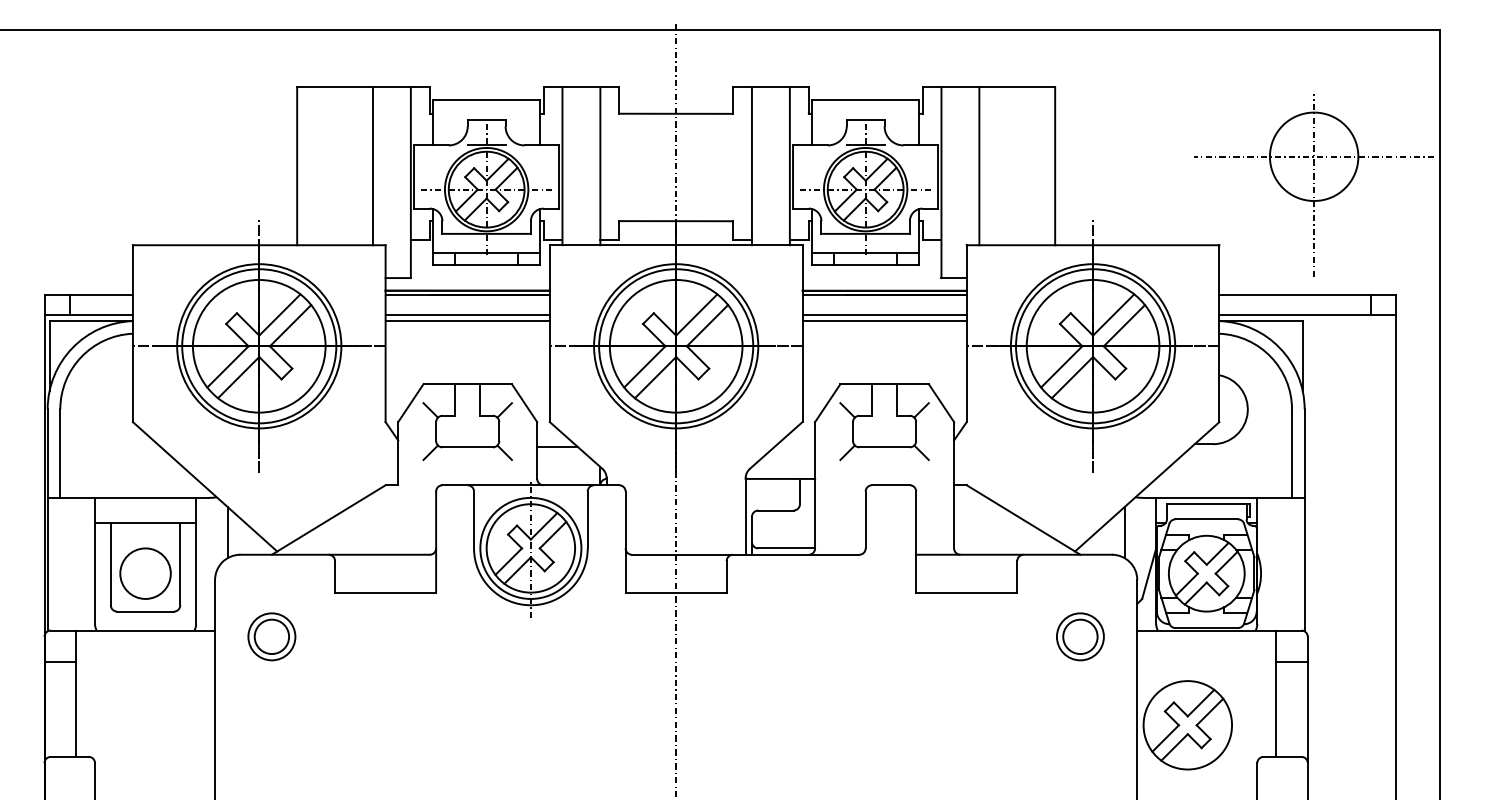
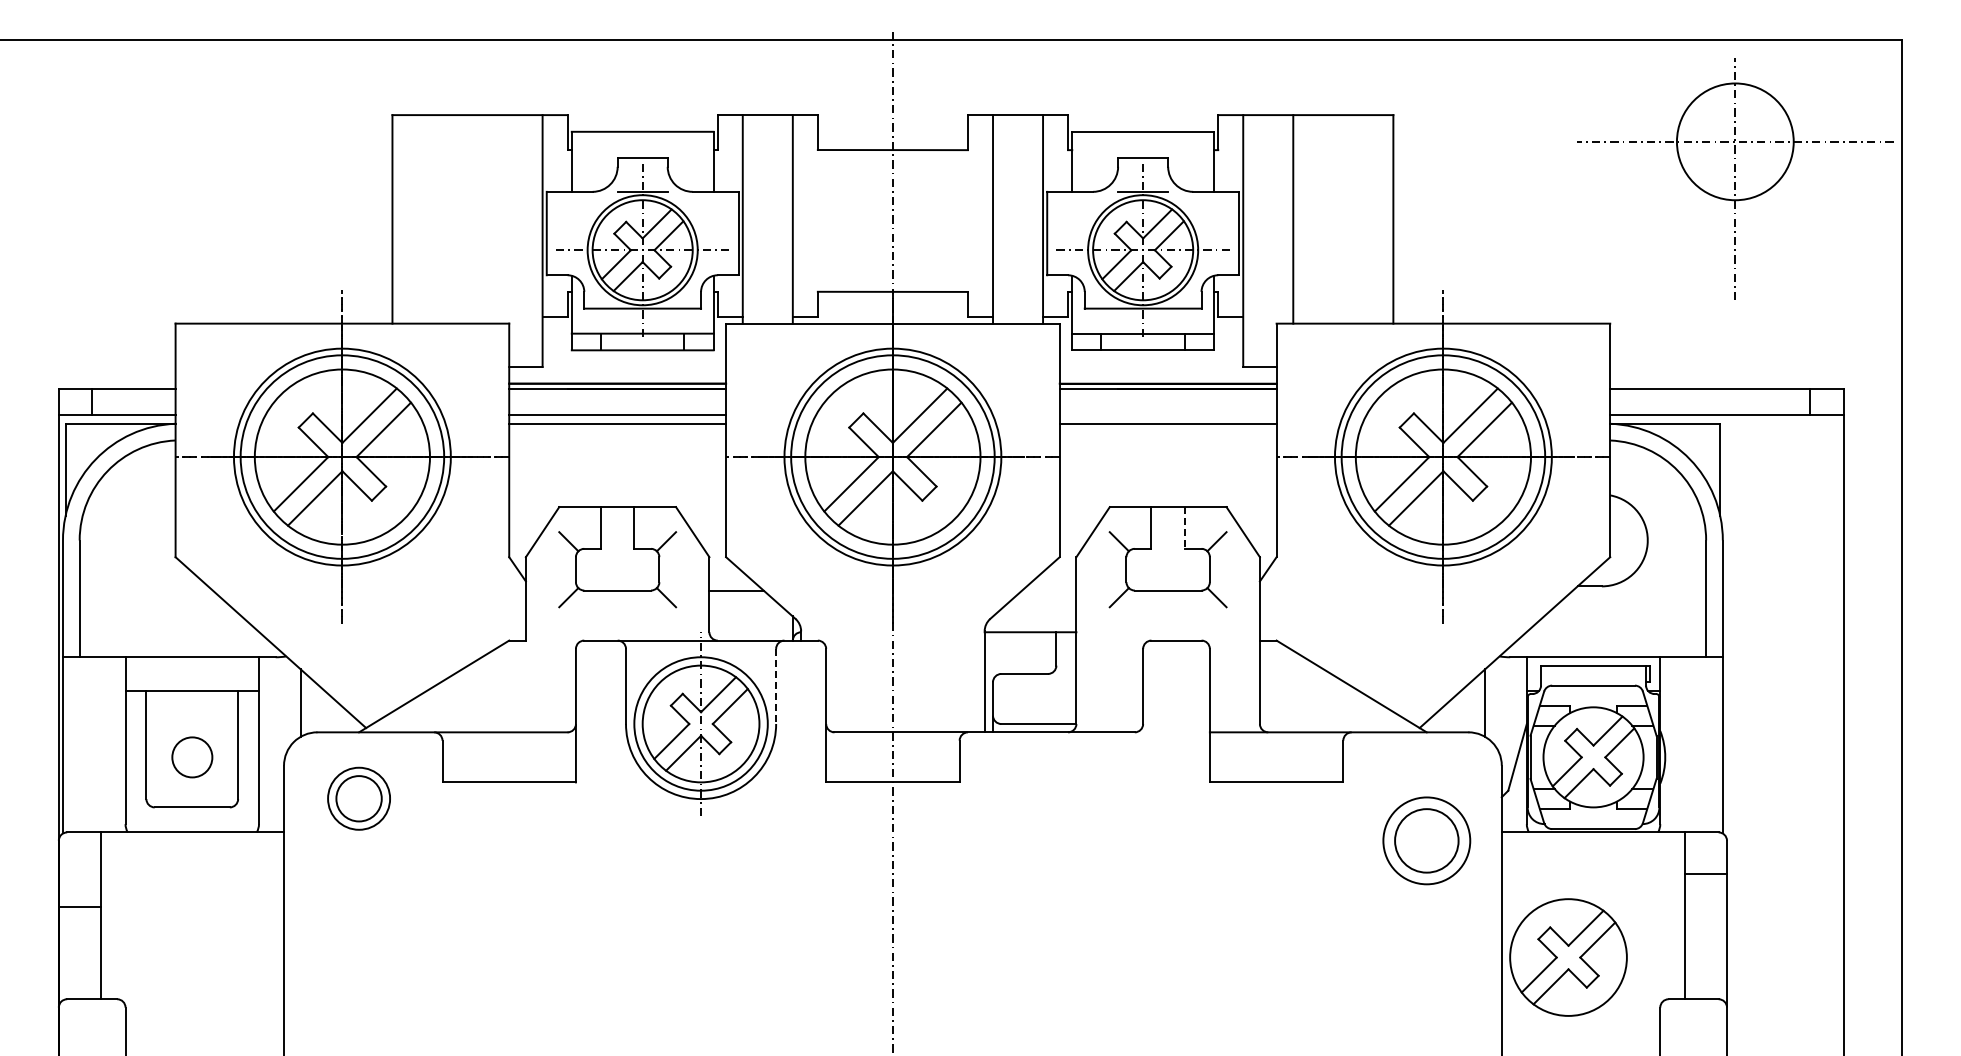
line: (372, 166) -> (492, 219), removed
part: (1314, 184) -> (1735, 178), moved
line: (884, 314) -> (1167, 415), removed
line: (896, 399) -> (1184, 527), solid -> dashed
line: (588, 520) -> (776, 686), solid -> dashed
circle: (145, 573) -> (192, 757), size x0.6
part: (271, 636) -> (358, 798), moved
part: (1080, 636) -> (1426, 840), size x1.4
line: (60, 662) -> (79, 907), moved

